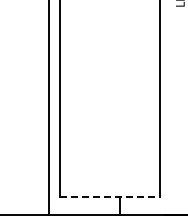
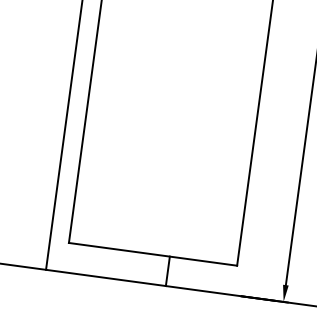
line: (109, 197) -> (152, 254), dashed -> solid

